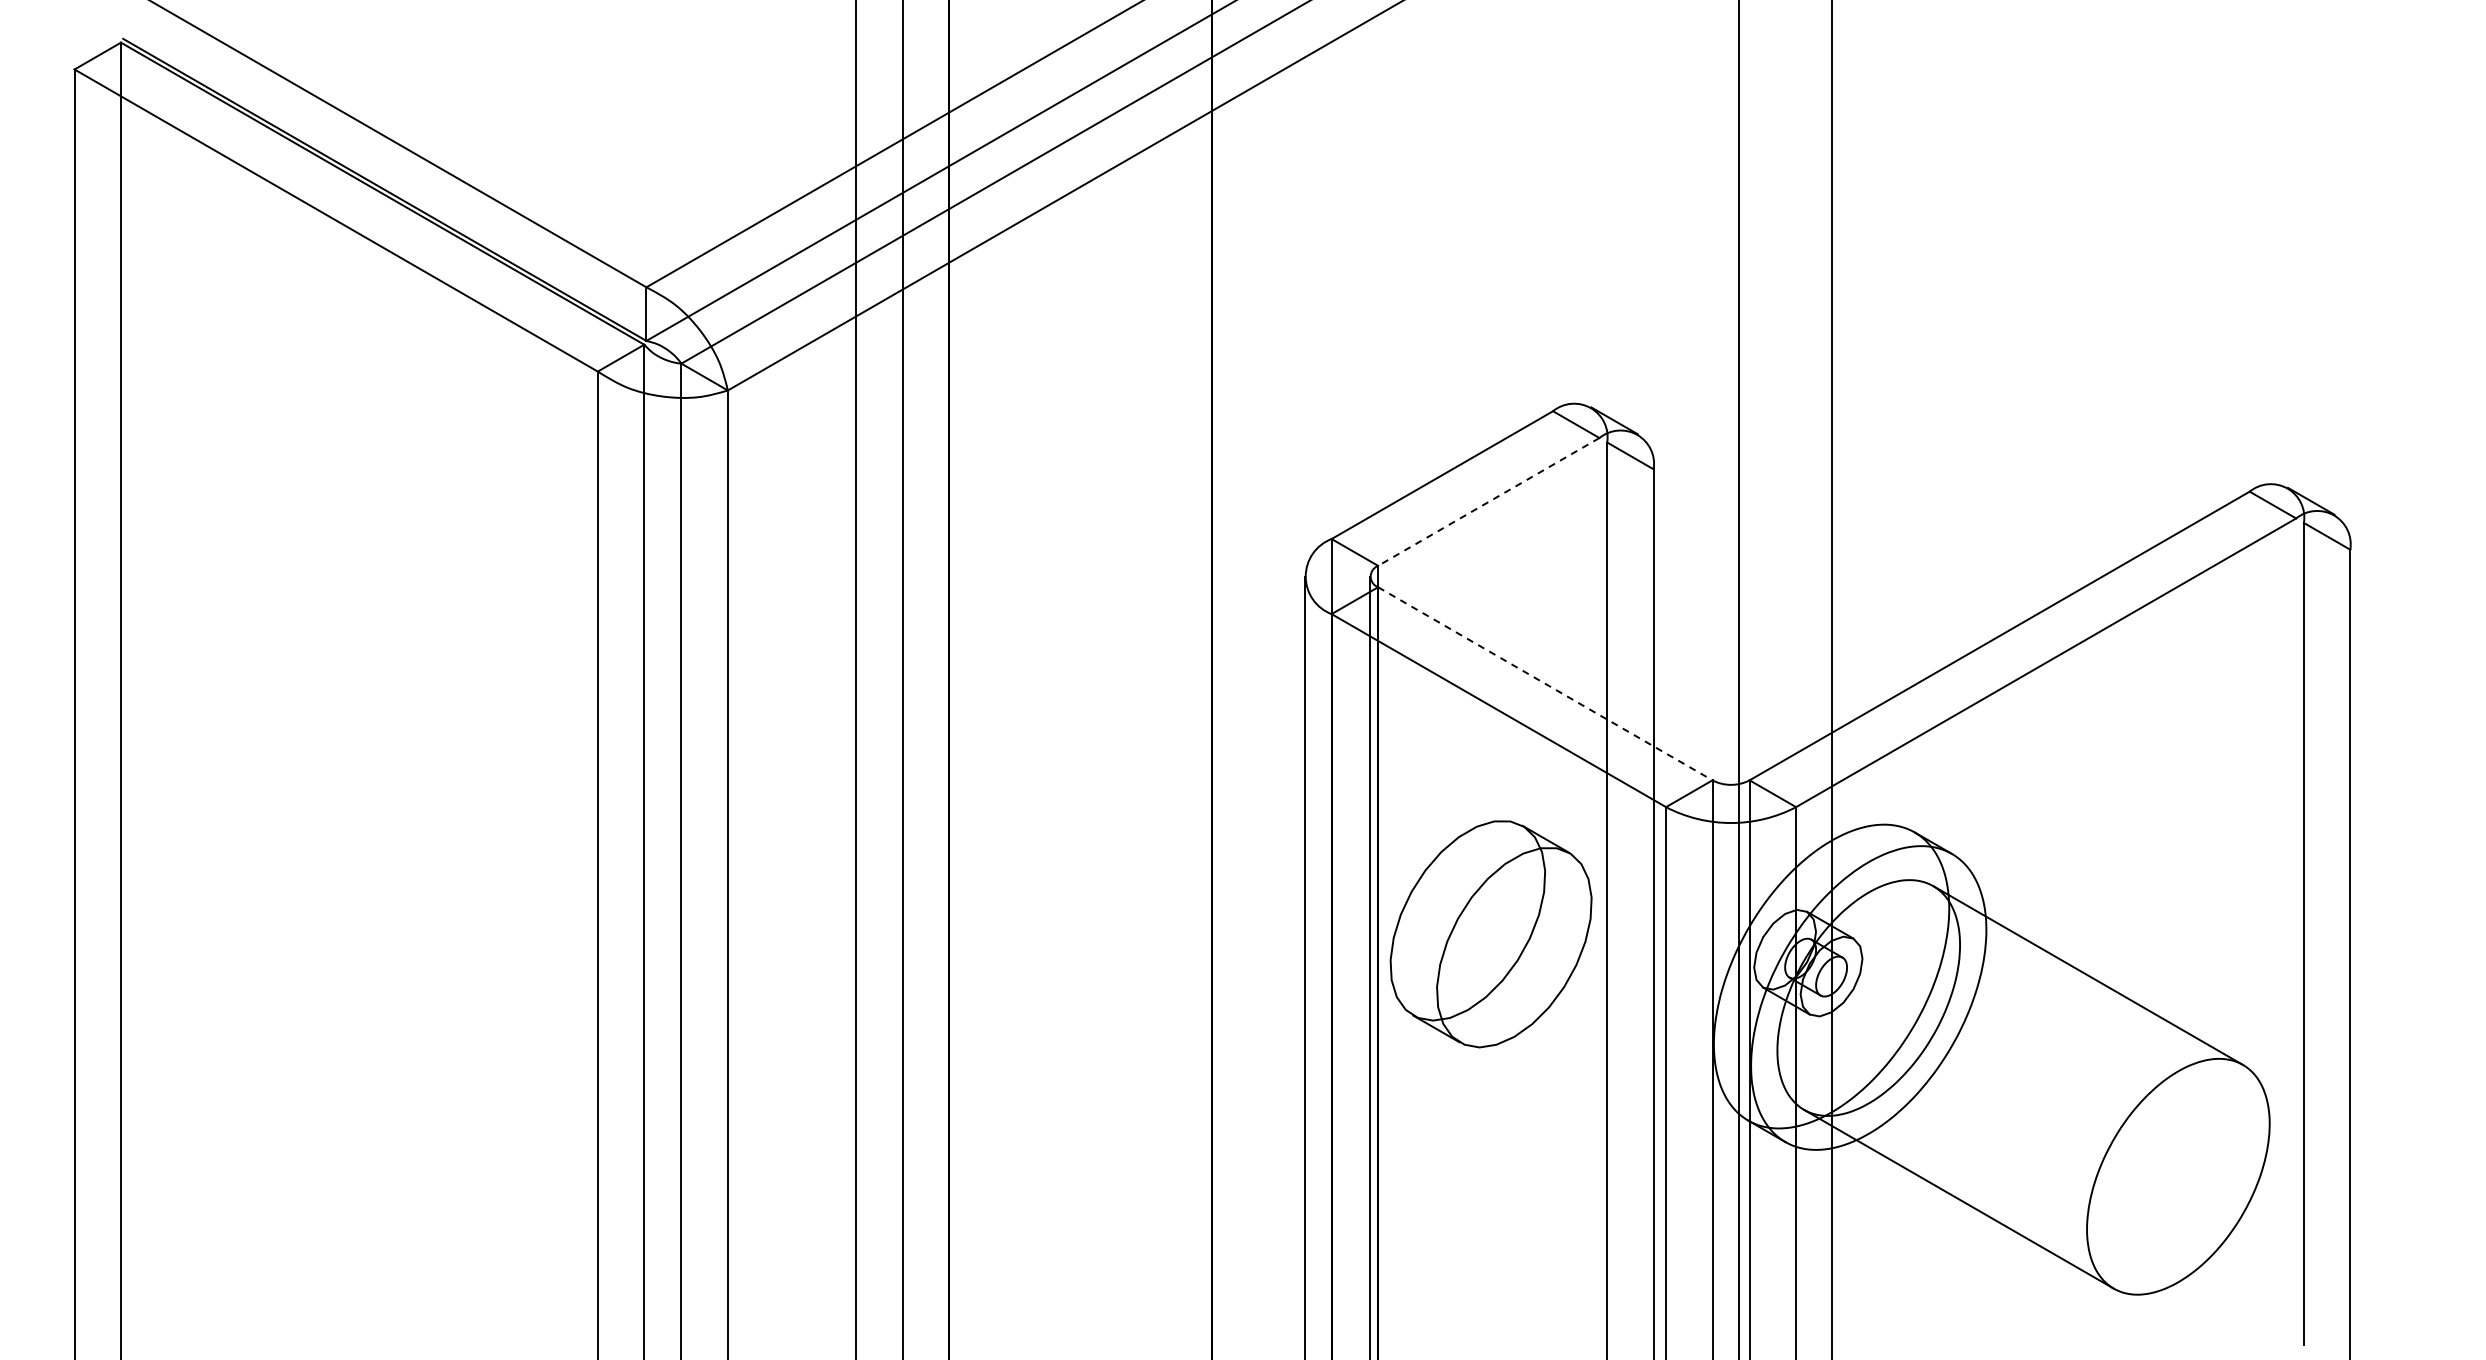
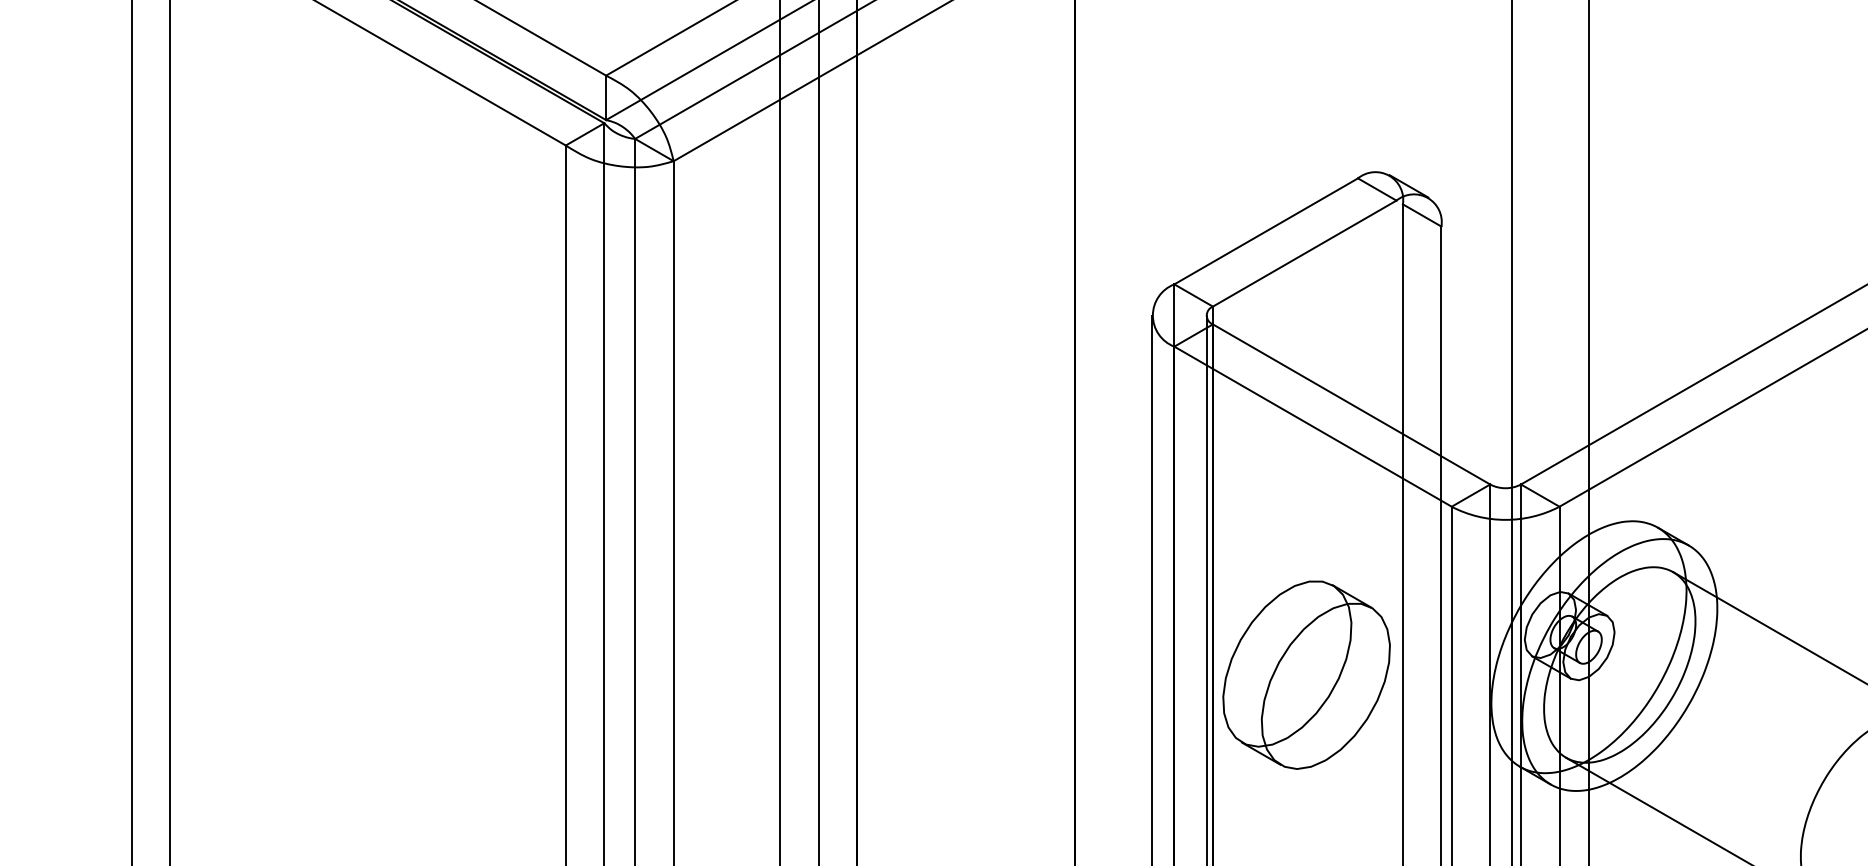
line: (1488, 501) -> (1304, 253), dashed -> solid
line: (1545, 684) -> (1351, 405), dashed -> solid
part: (1490, 934) -> (1306, 675), moved

